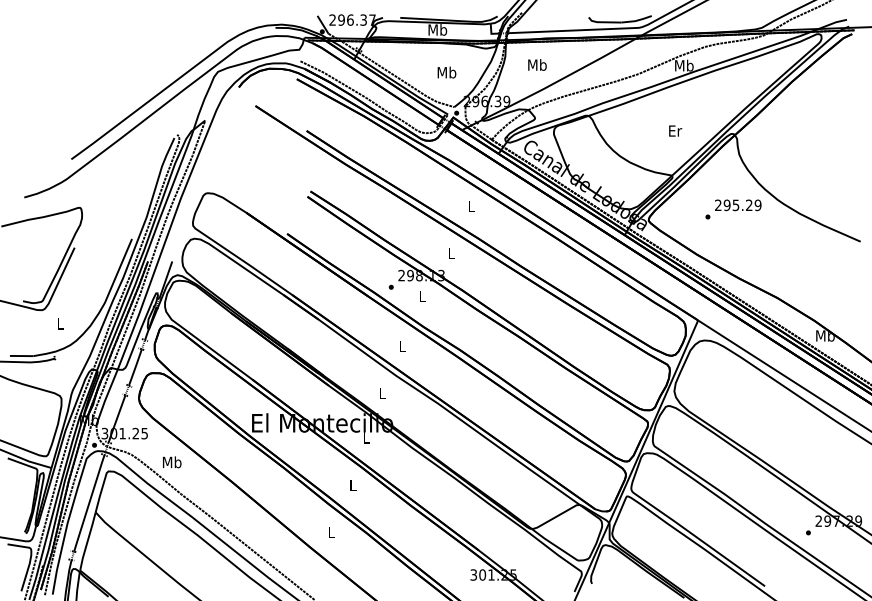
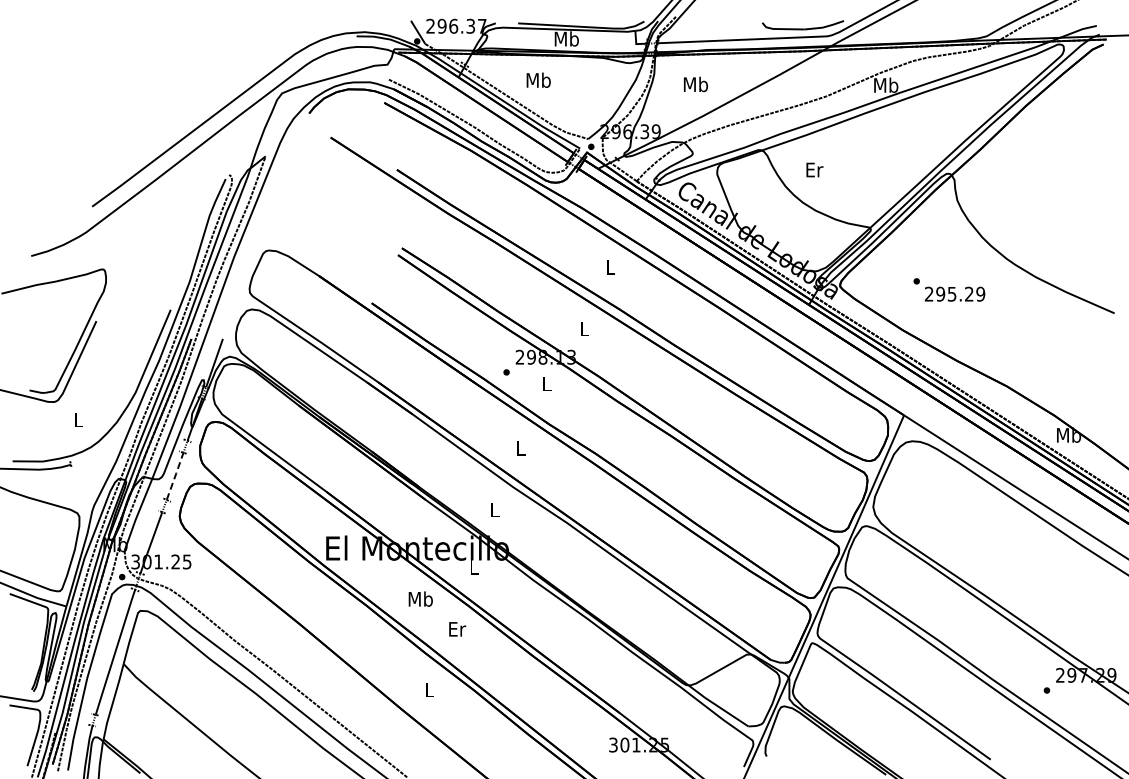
text: (446, 71) -> (538, 79), moved
text: (675, 130) -> (814, 169), moved
text: (738, 204) -> (955, 293), moved
line: (135, 367) -> (175, 476), solid -> dashed
text: (171, 461) -> (420, 598), moved
text: (353, 485) -> (457, 629), L -> Er

